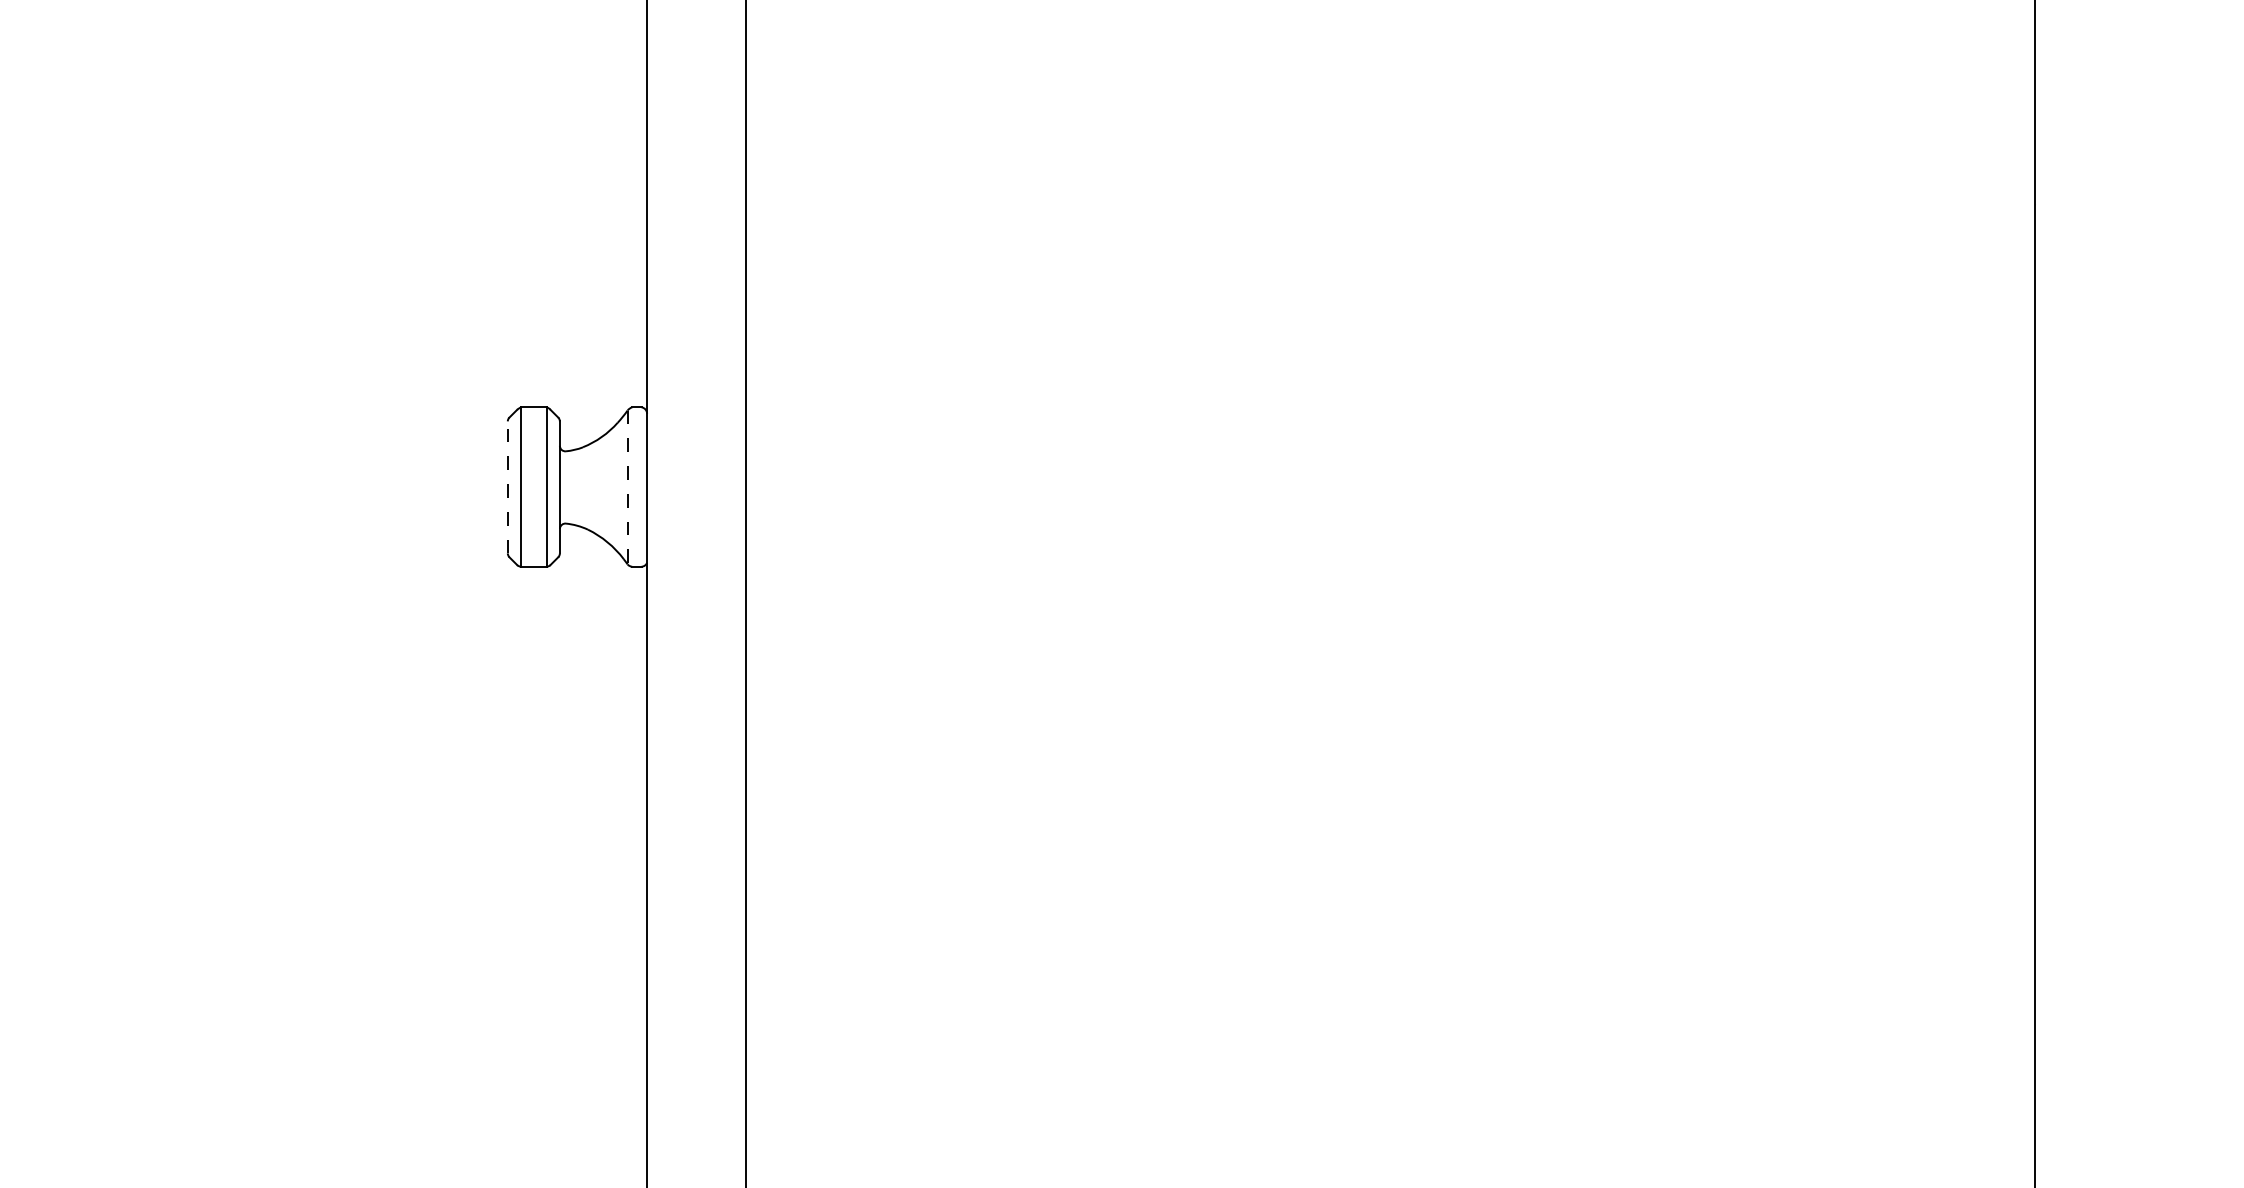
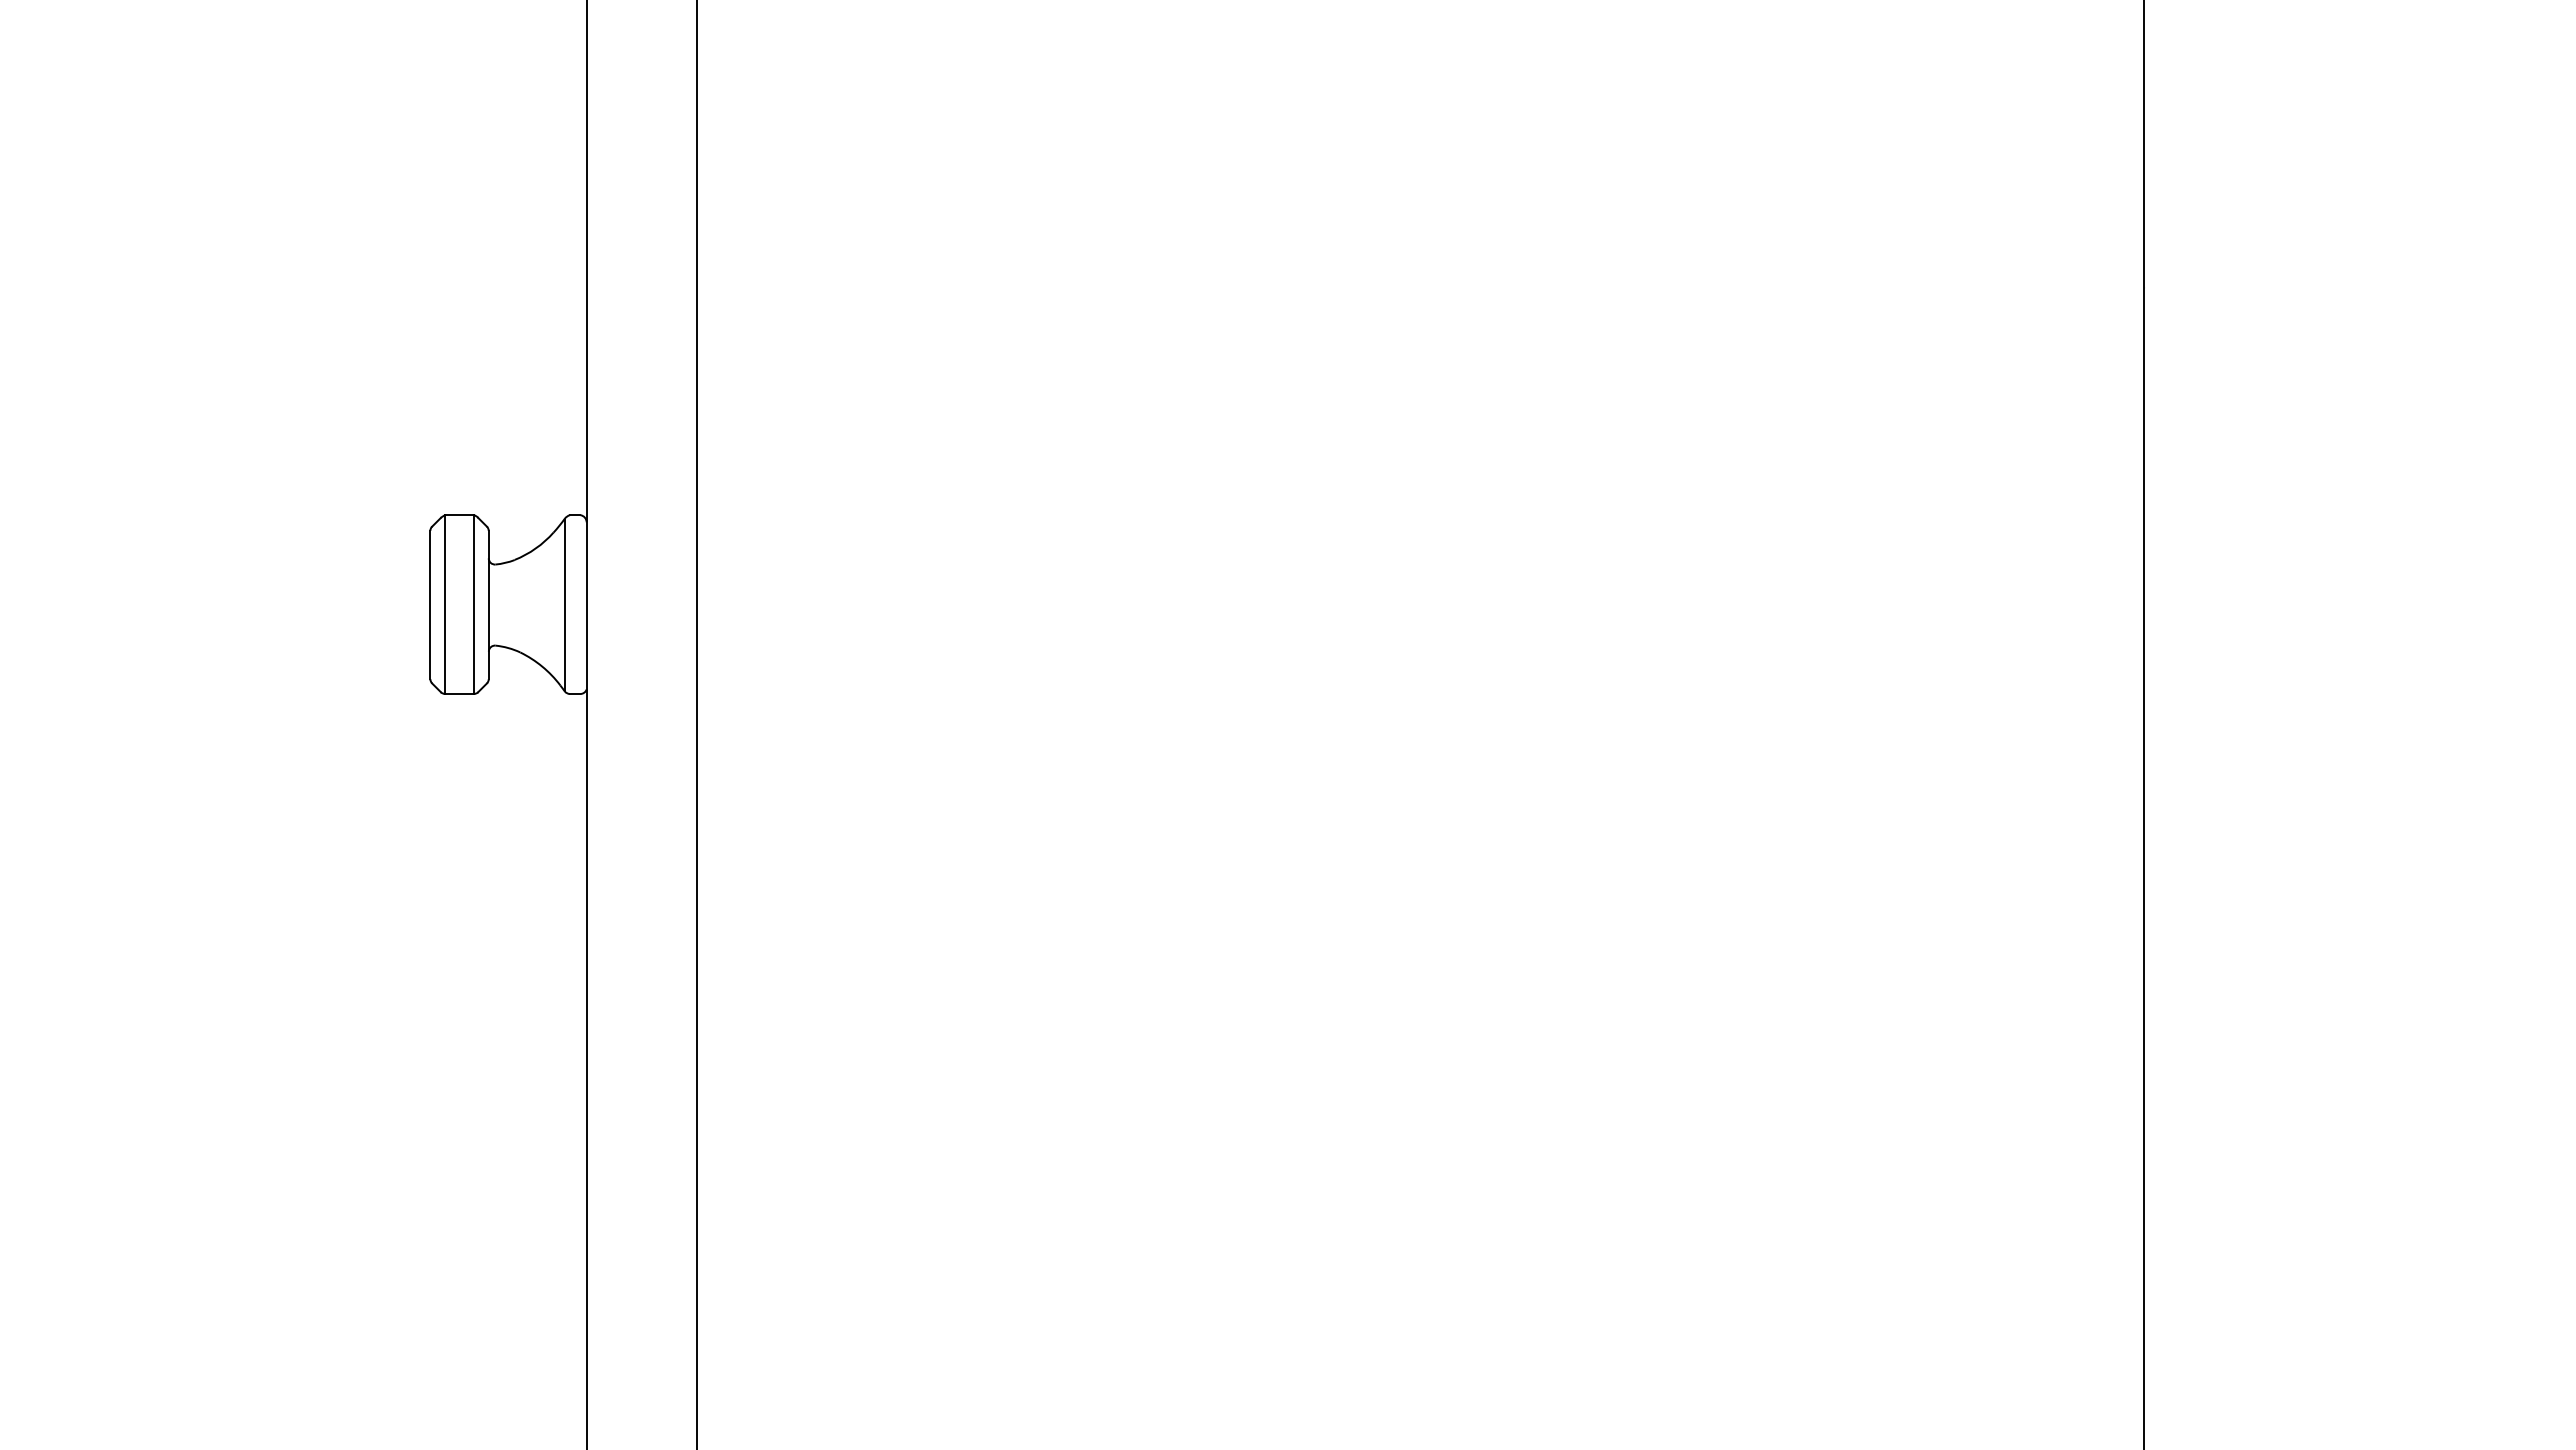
line: (507, 486) -> (430, 604), dashed -> solid
line: (627, 487) -> (564, 605), dashed -> solid

